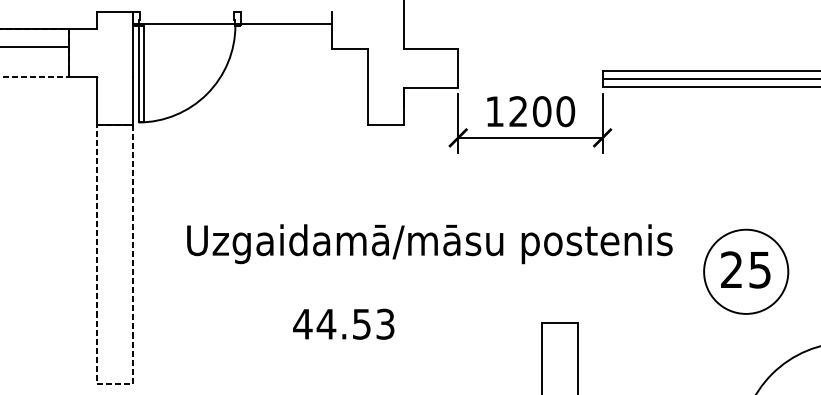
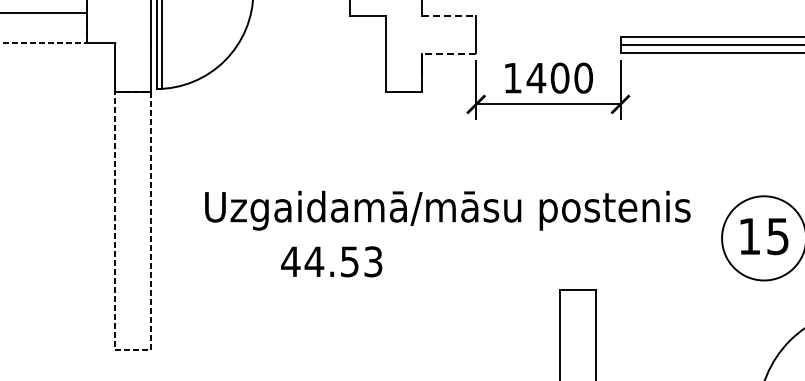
line: (431, 49) -> (449, 16), solid -> dashed
line: (430, 87) -> (448, 54), solid -> dashed
text: (518, 111) -> (536, 78), 1200 -> 1400
text: (731, 269) -> (749, 236), 25 -> 15
text: (343, 323) -> (331, 261), moved

